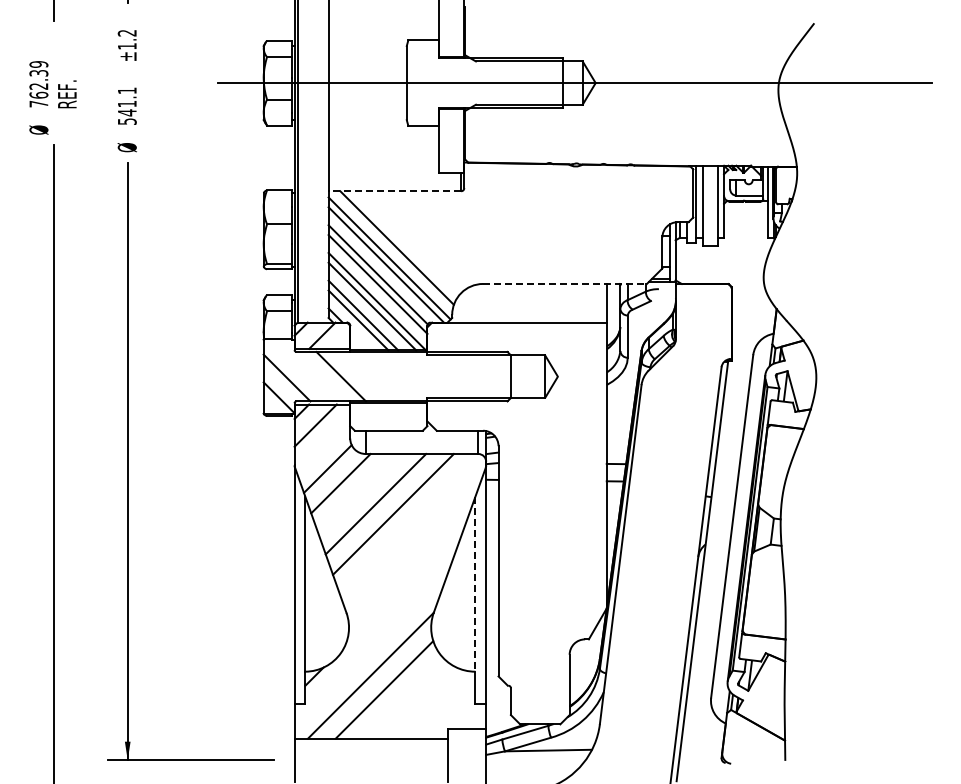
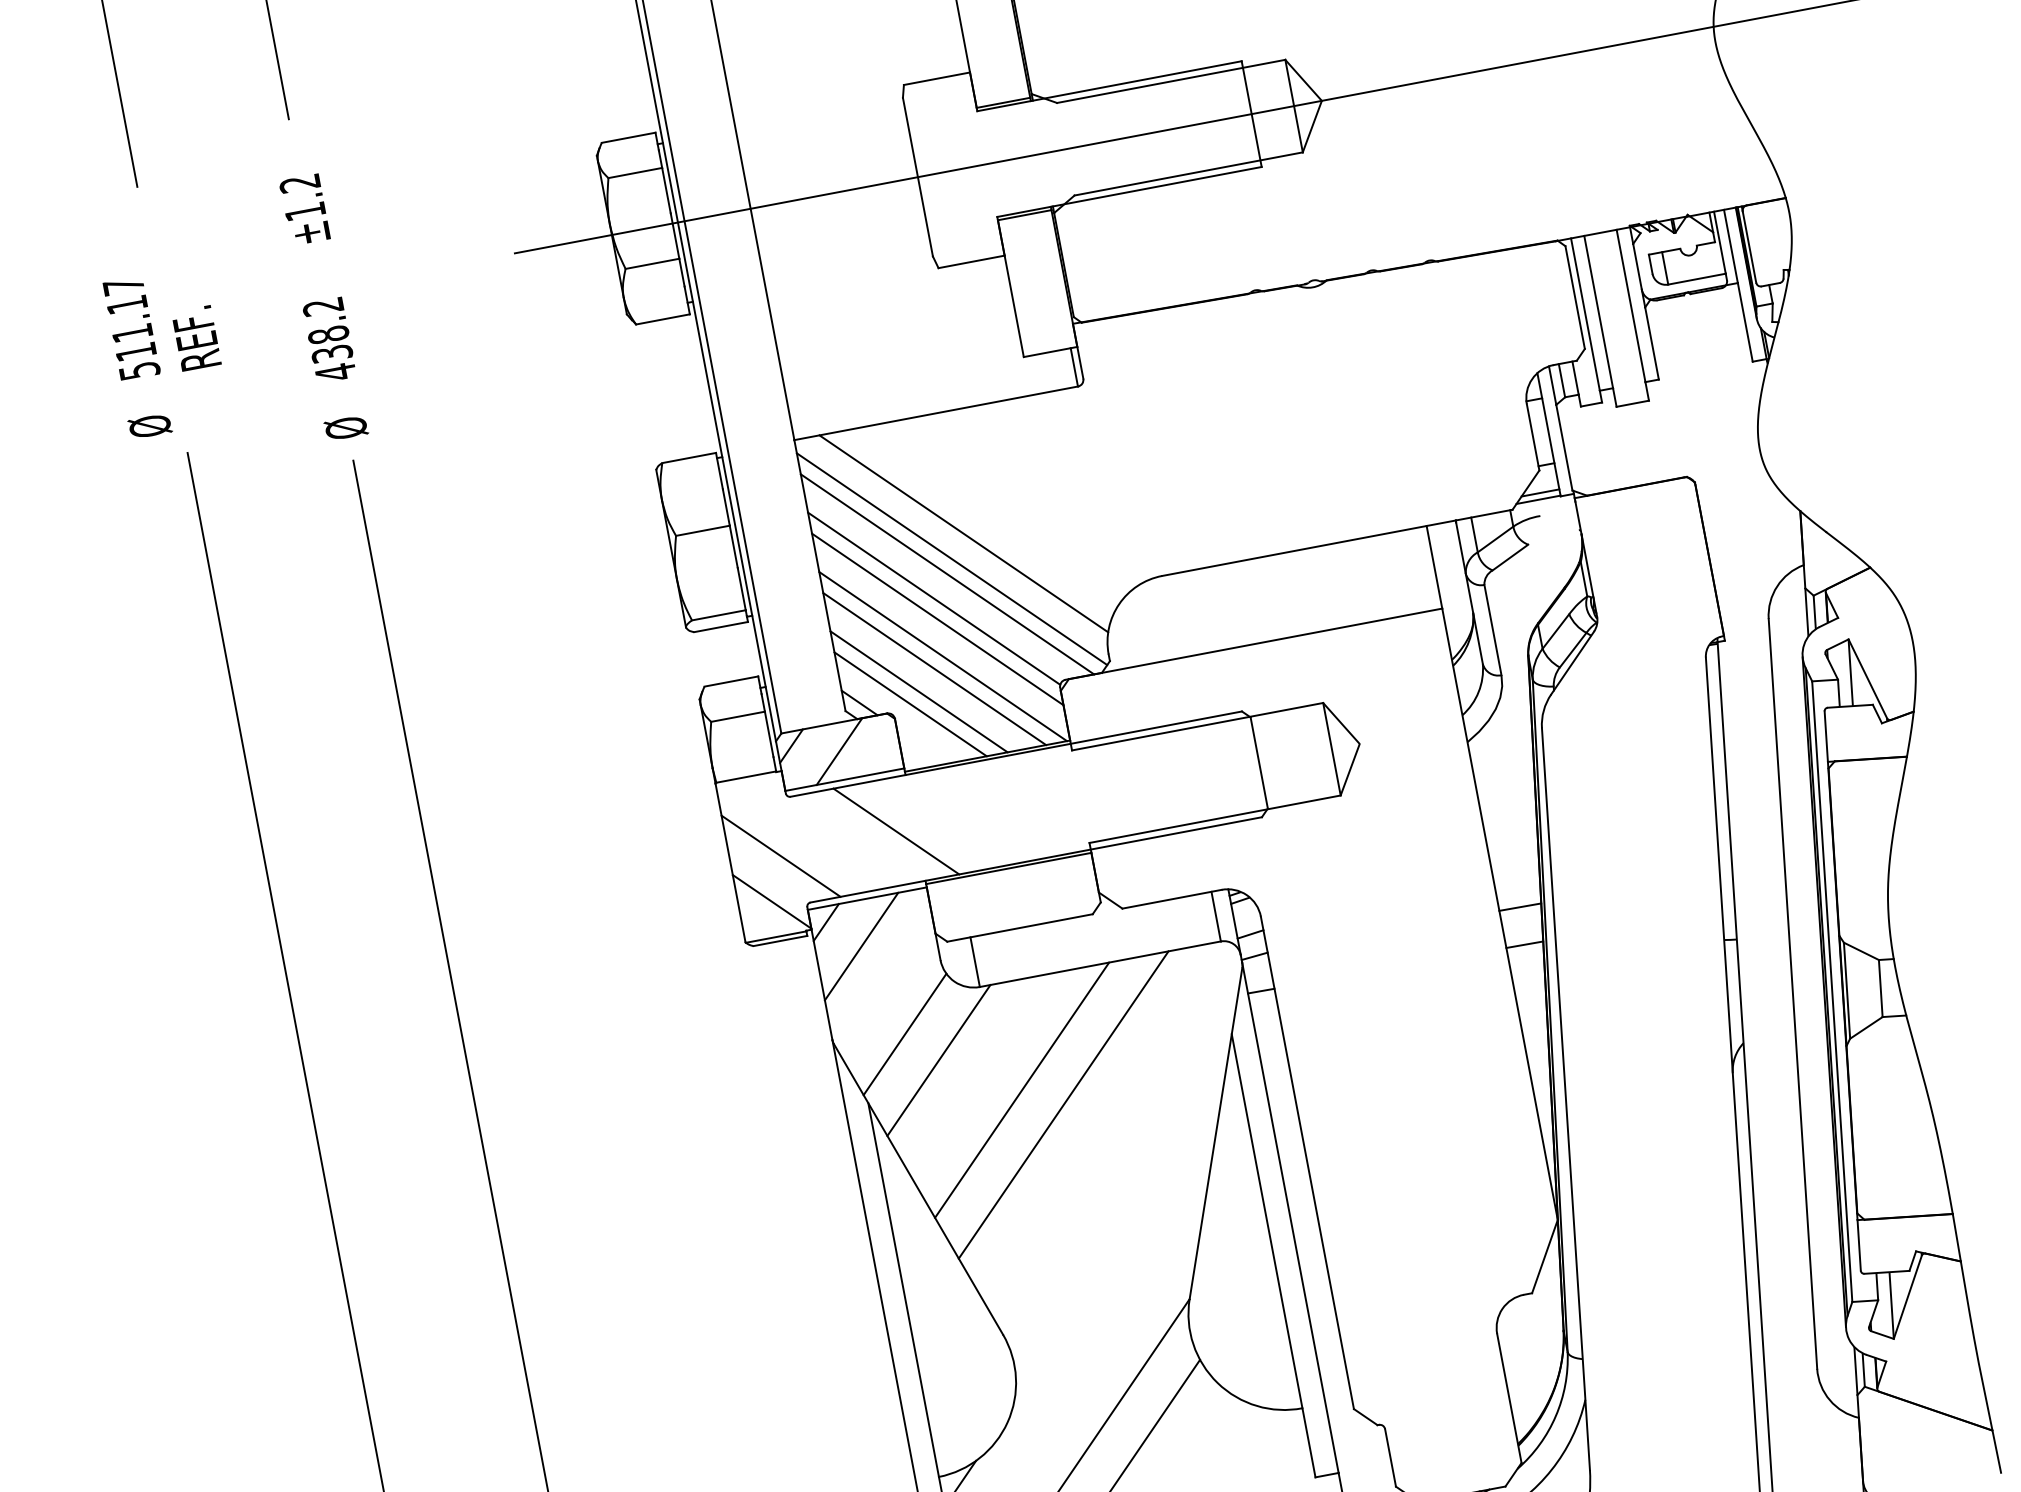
text: (38, 84) -> (130, 329), 762.39 -> 511.17
text: (126, 106) -> (327, 340), 541.1 -> 438.2
line: (394, 191) -> (935, 413), dashed -> solid
line: (565, 283) -> (1338, 541), dashed -> solid
line: (475, 584) -> (1267, 1221), dashed -> solid

